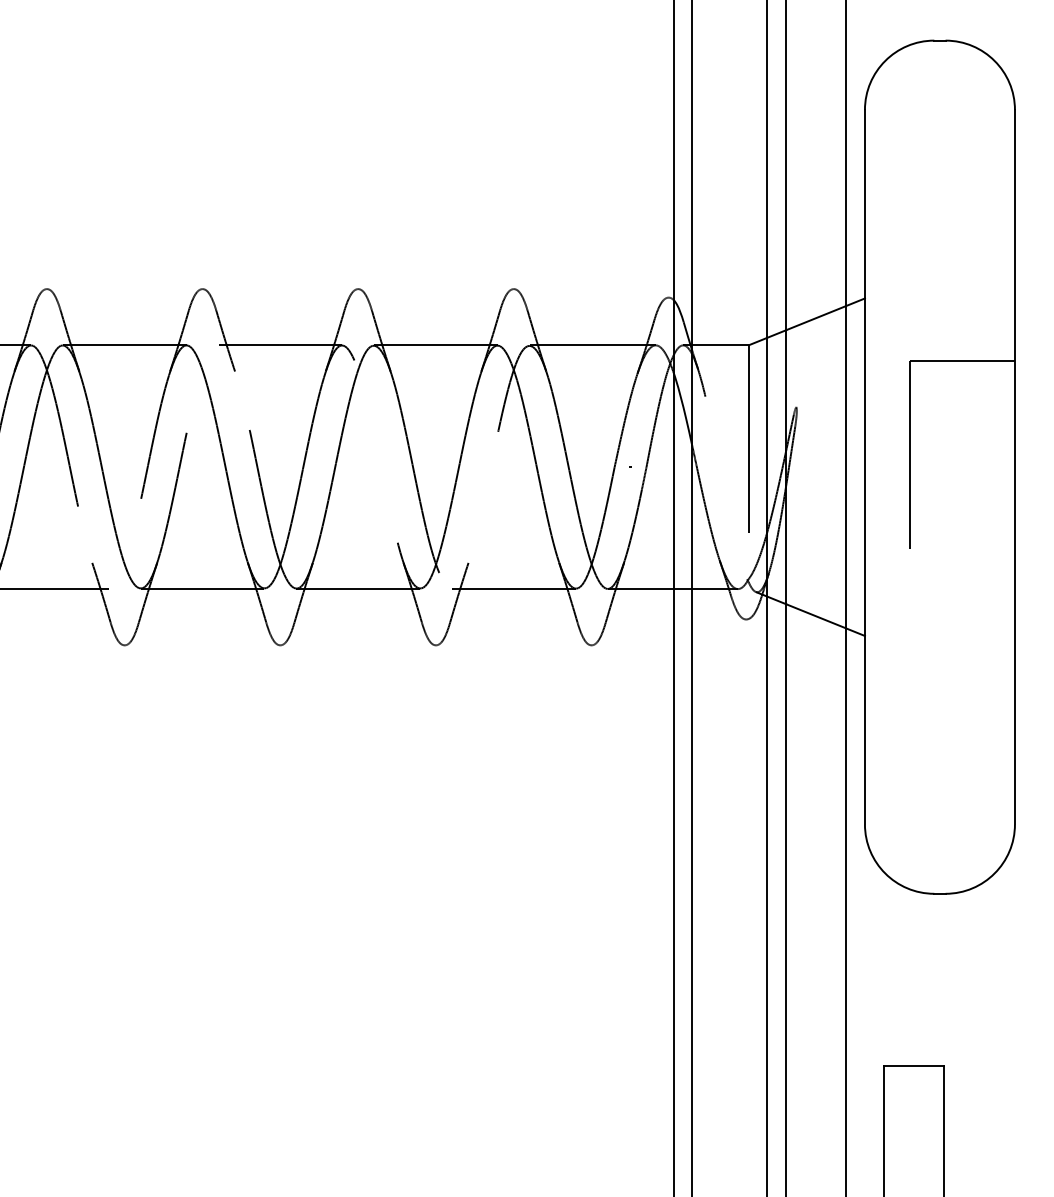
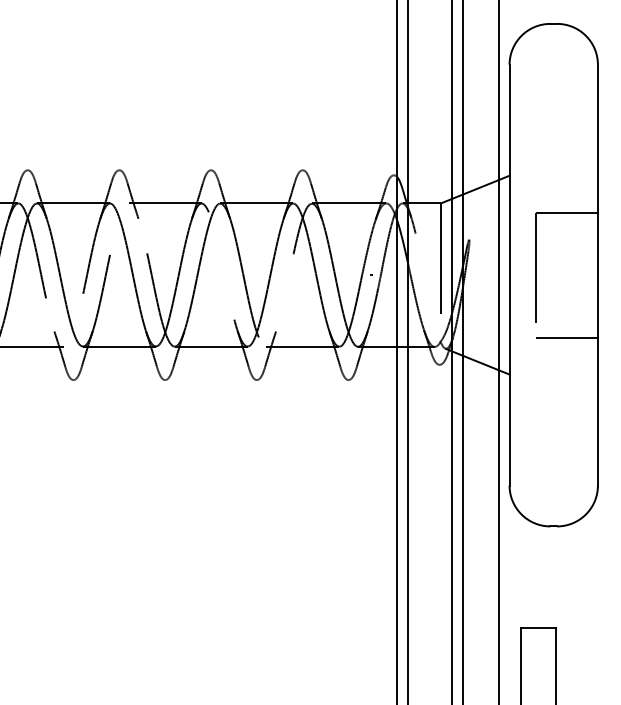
line: (961, 573) -> (566, 337), added

